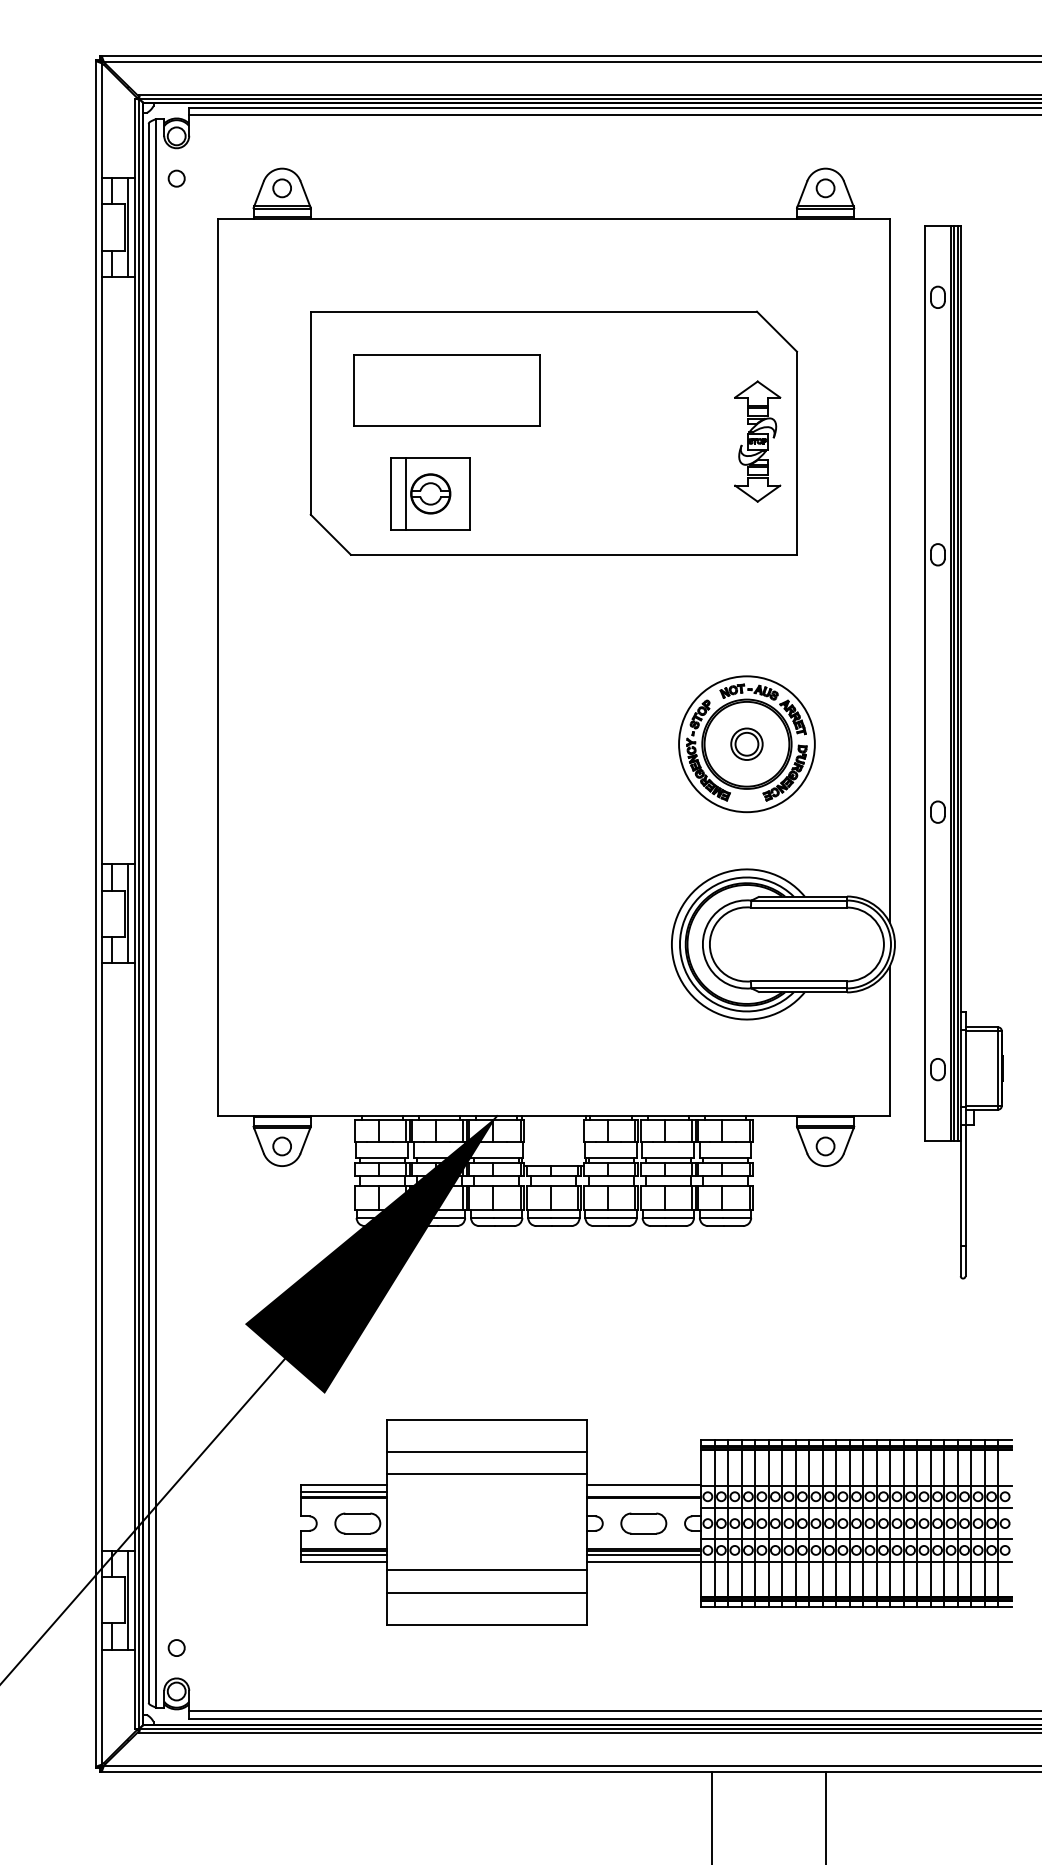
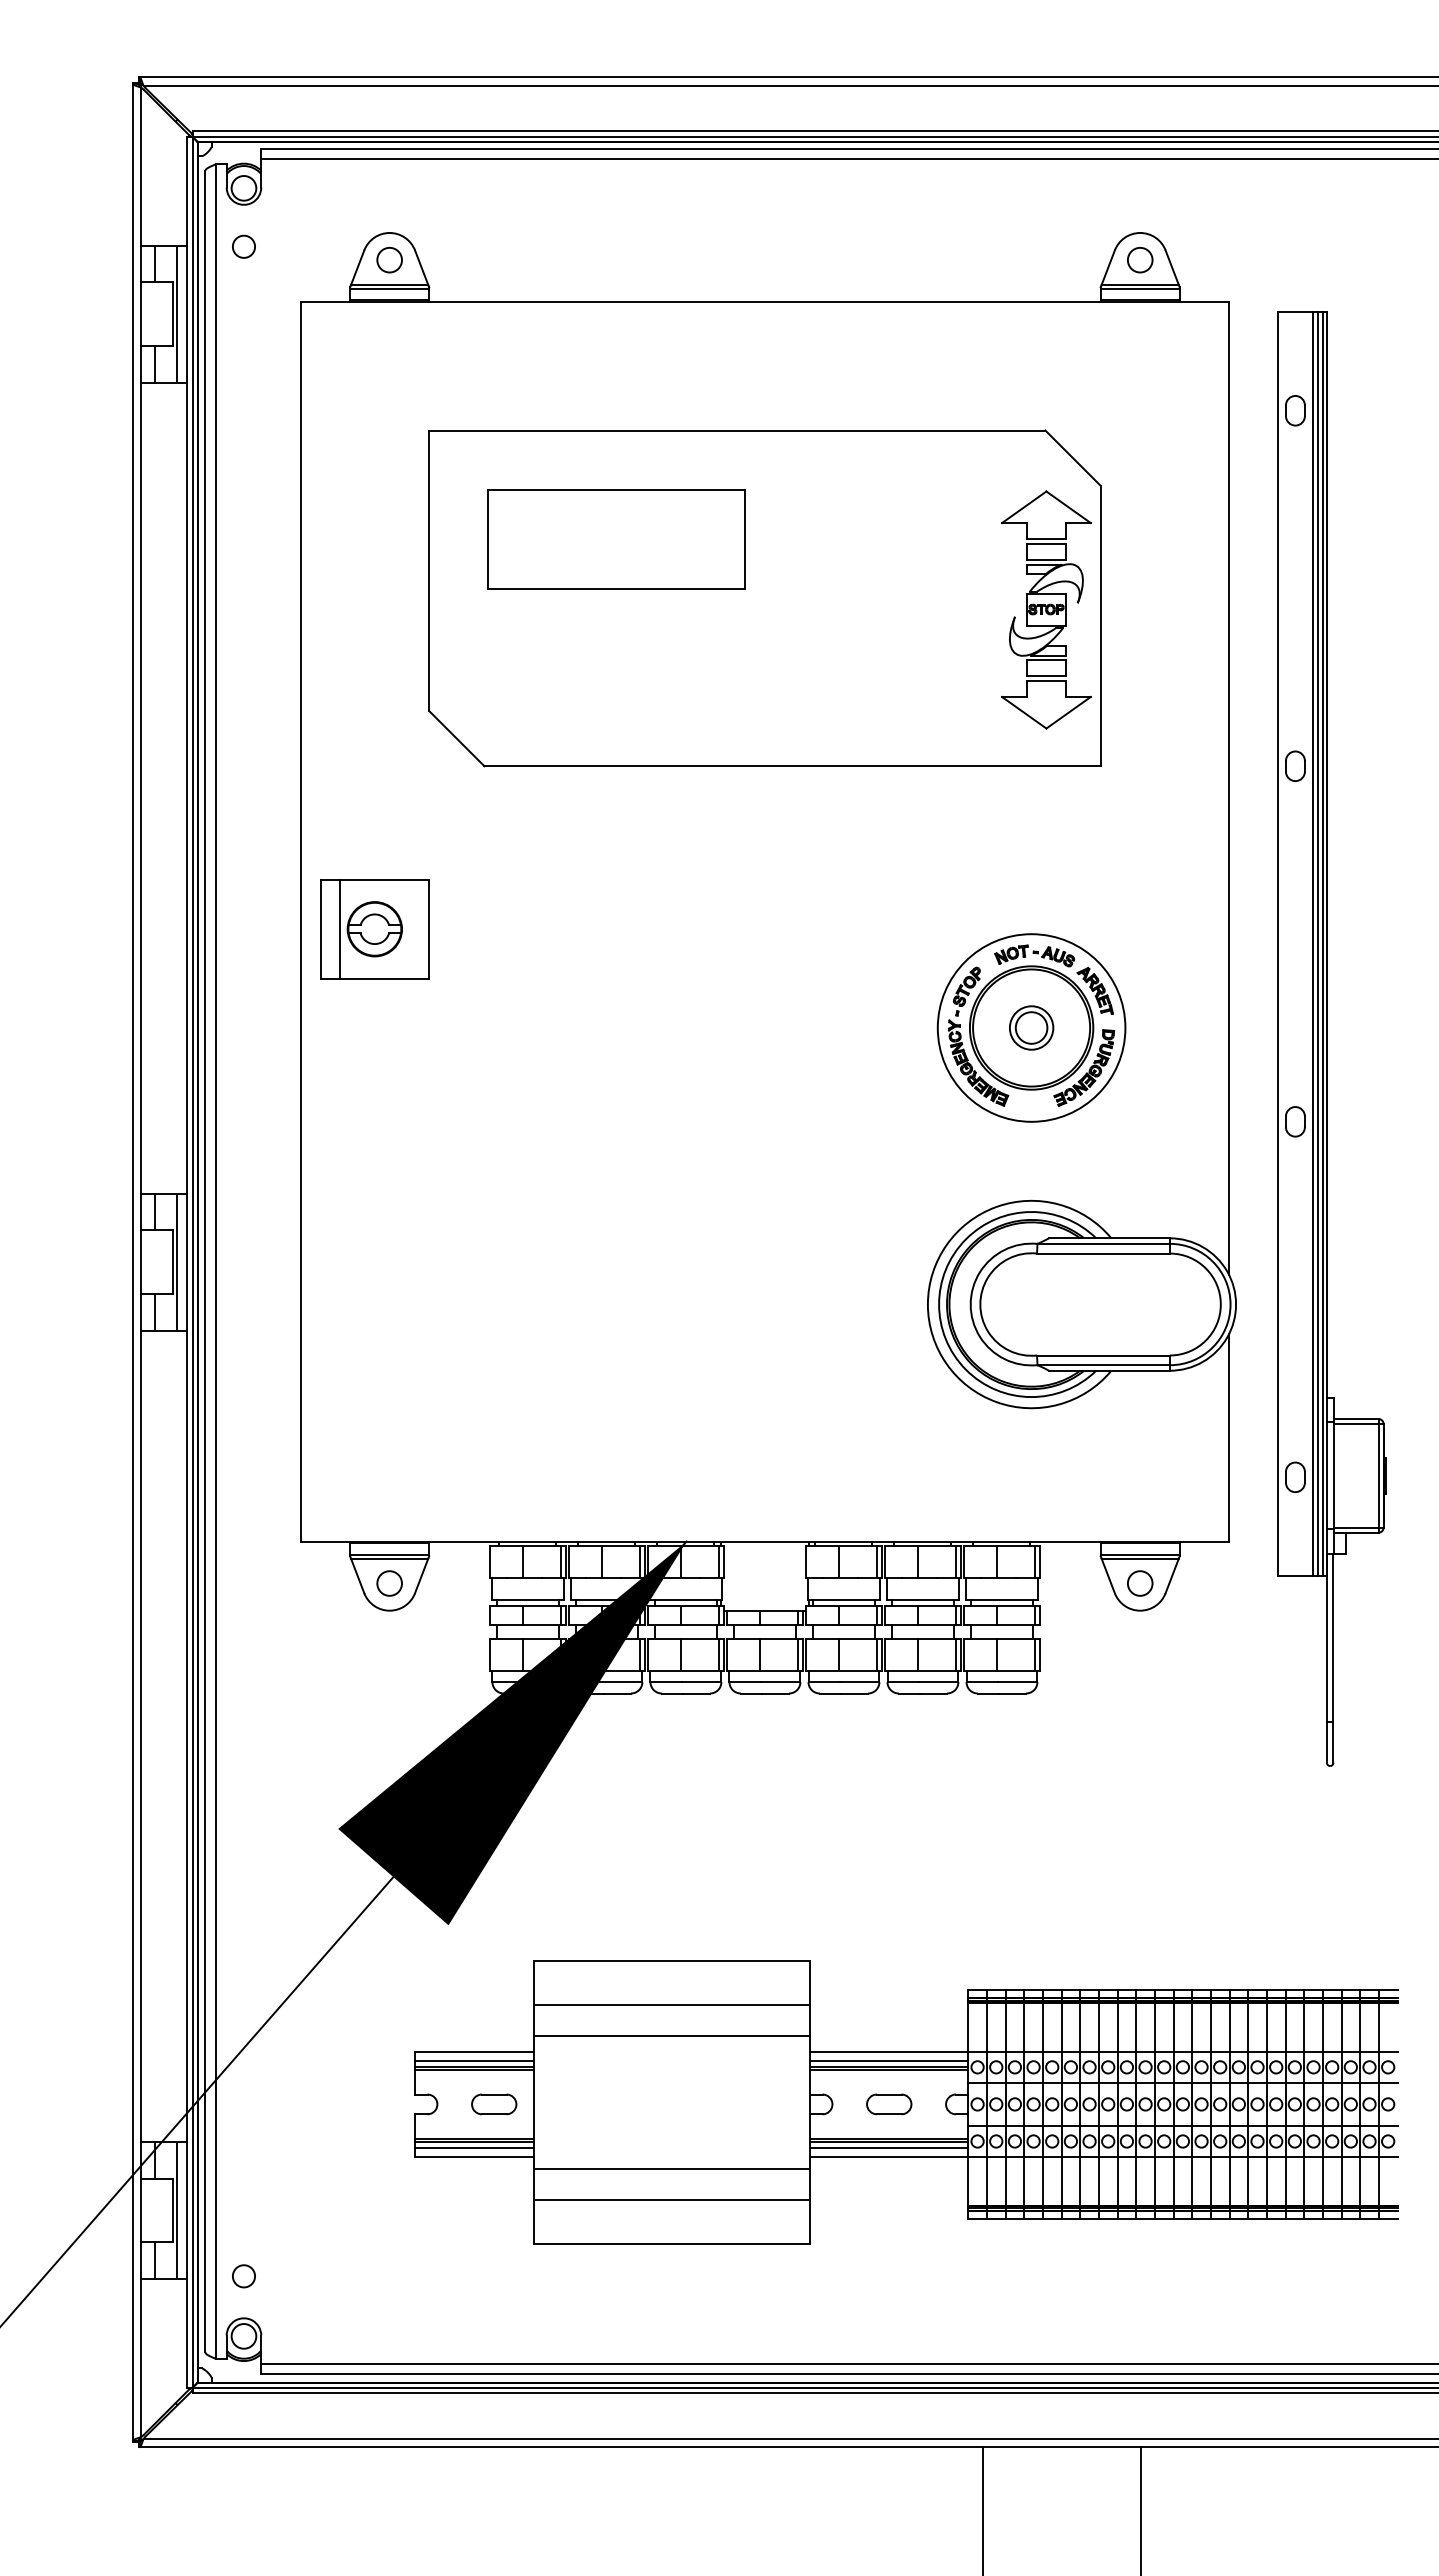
part: (757, 441) -> (1046, 609), size x1.43
part: (430, 494) -> (374, 929), moved
line: (644, 1492) -> (889, 2061), added
part: (358, 1523) -> (494, 2104), size x0.71
part: (644, 1523) -> (889, 2104), size x0.71

